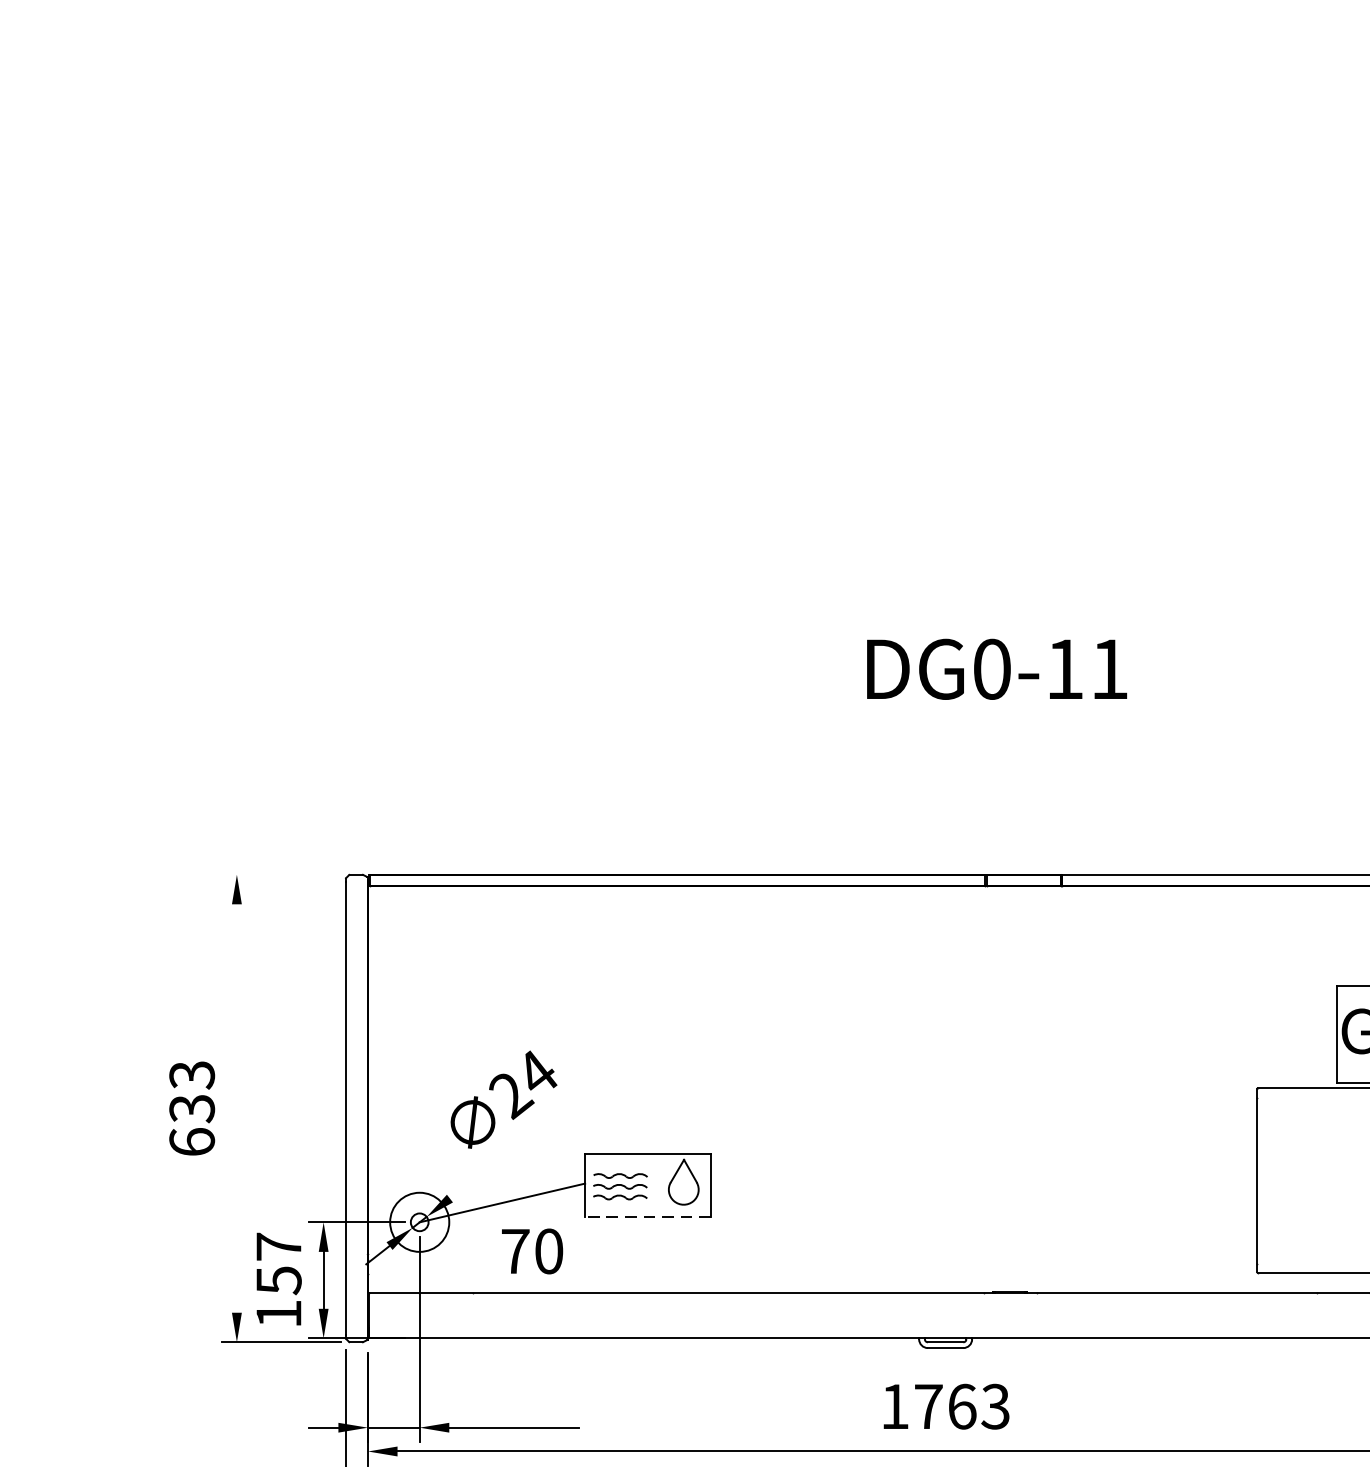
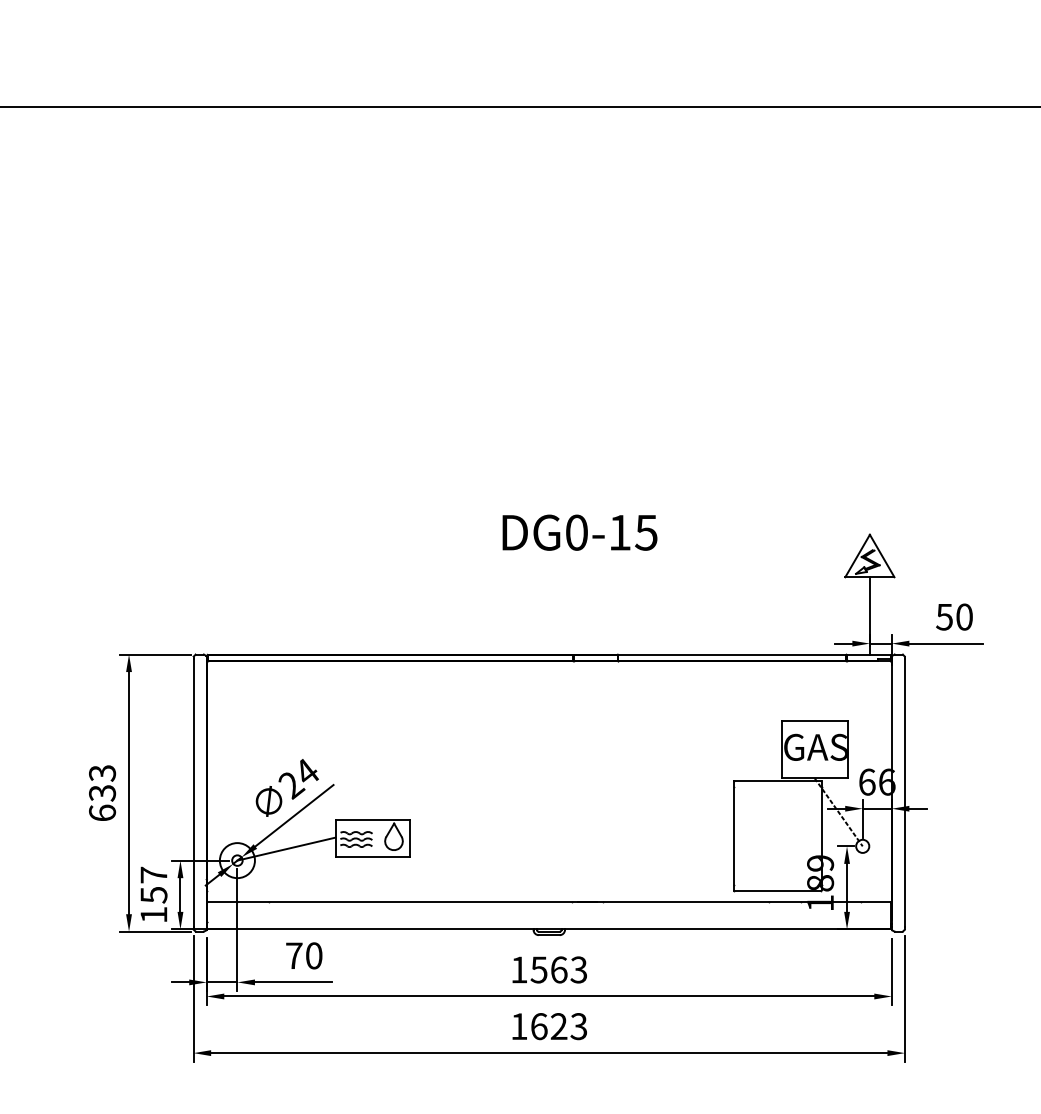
text: (1109, 668) -> (646, 532), DG0-11 -> DG0-15
line: (281, 874) -> (155, 654), added
line: (237, 1109) -> (129, 793), added
line: (515, 1146) -> (294, 815), added
line: (647, 1217) -> (372, 857), dashed -> solid
text: (532, 1250) -> (304, 955), moved
text: (927, 1405) -> (538, 969), 1763 -> 1563

